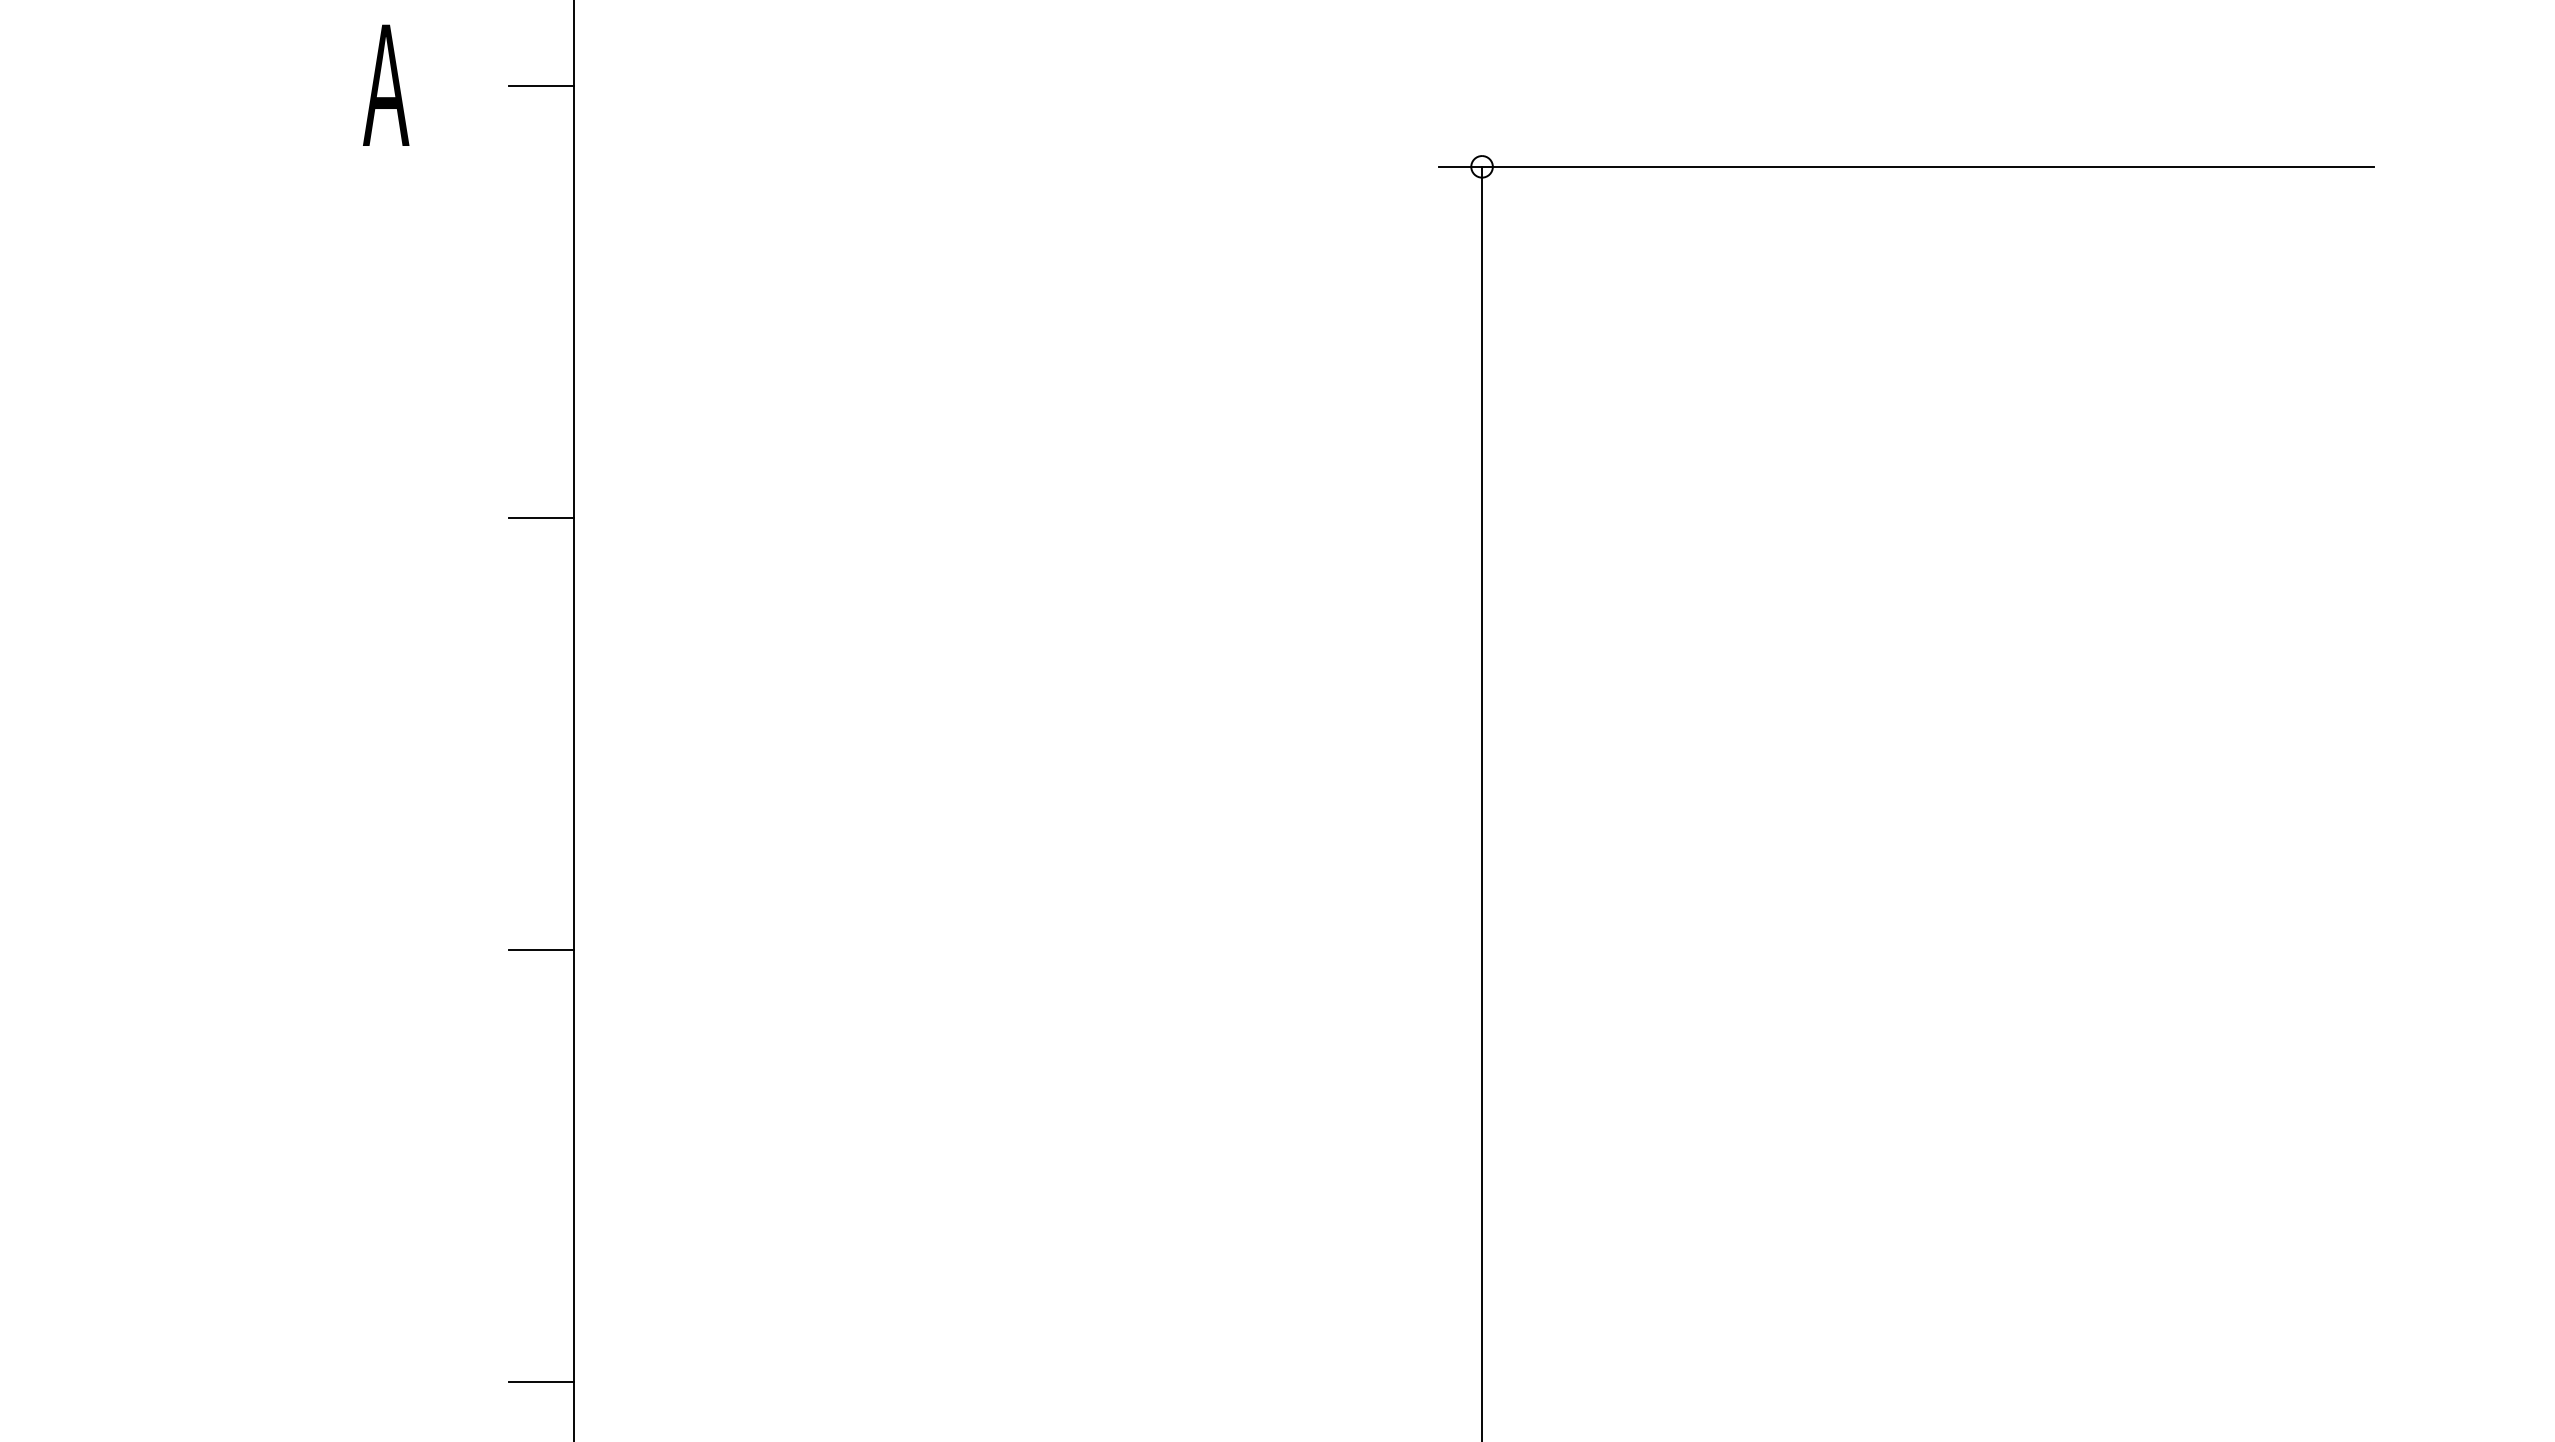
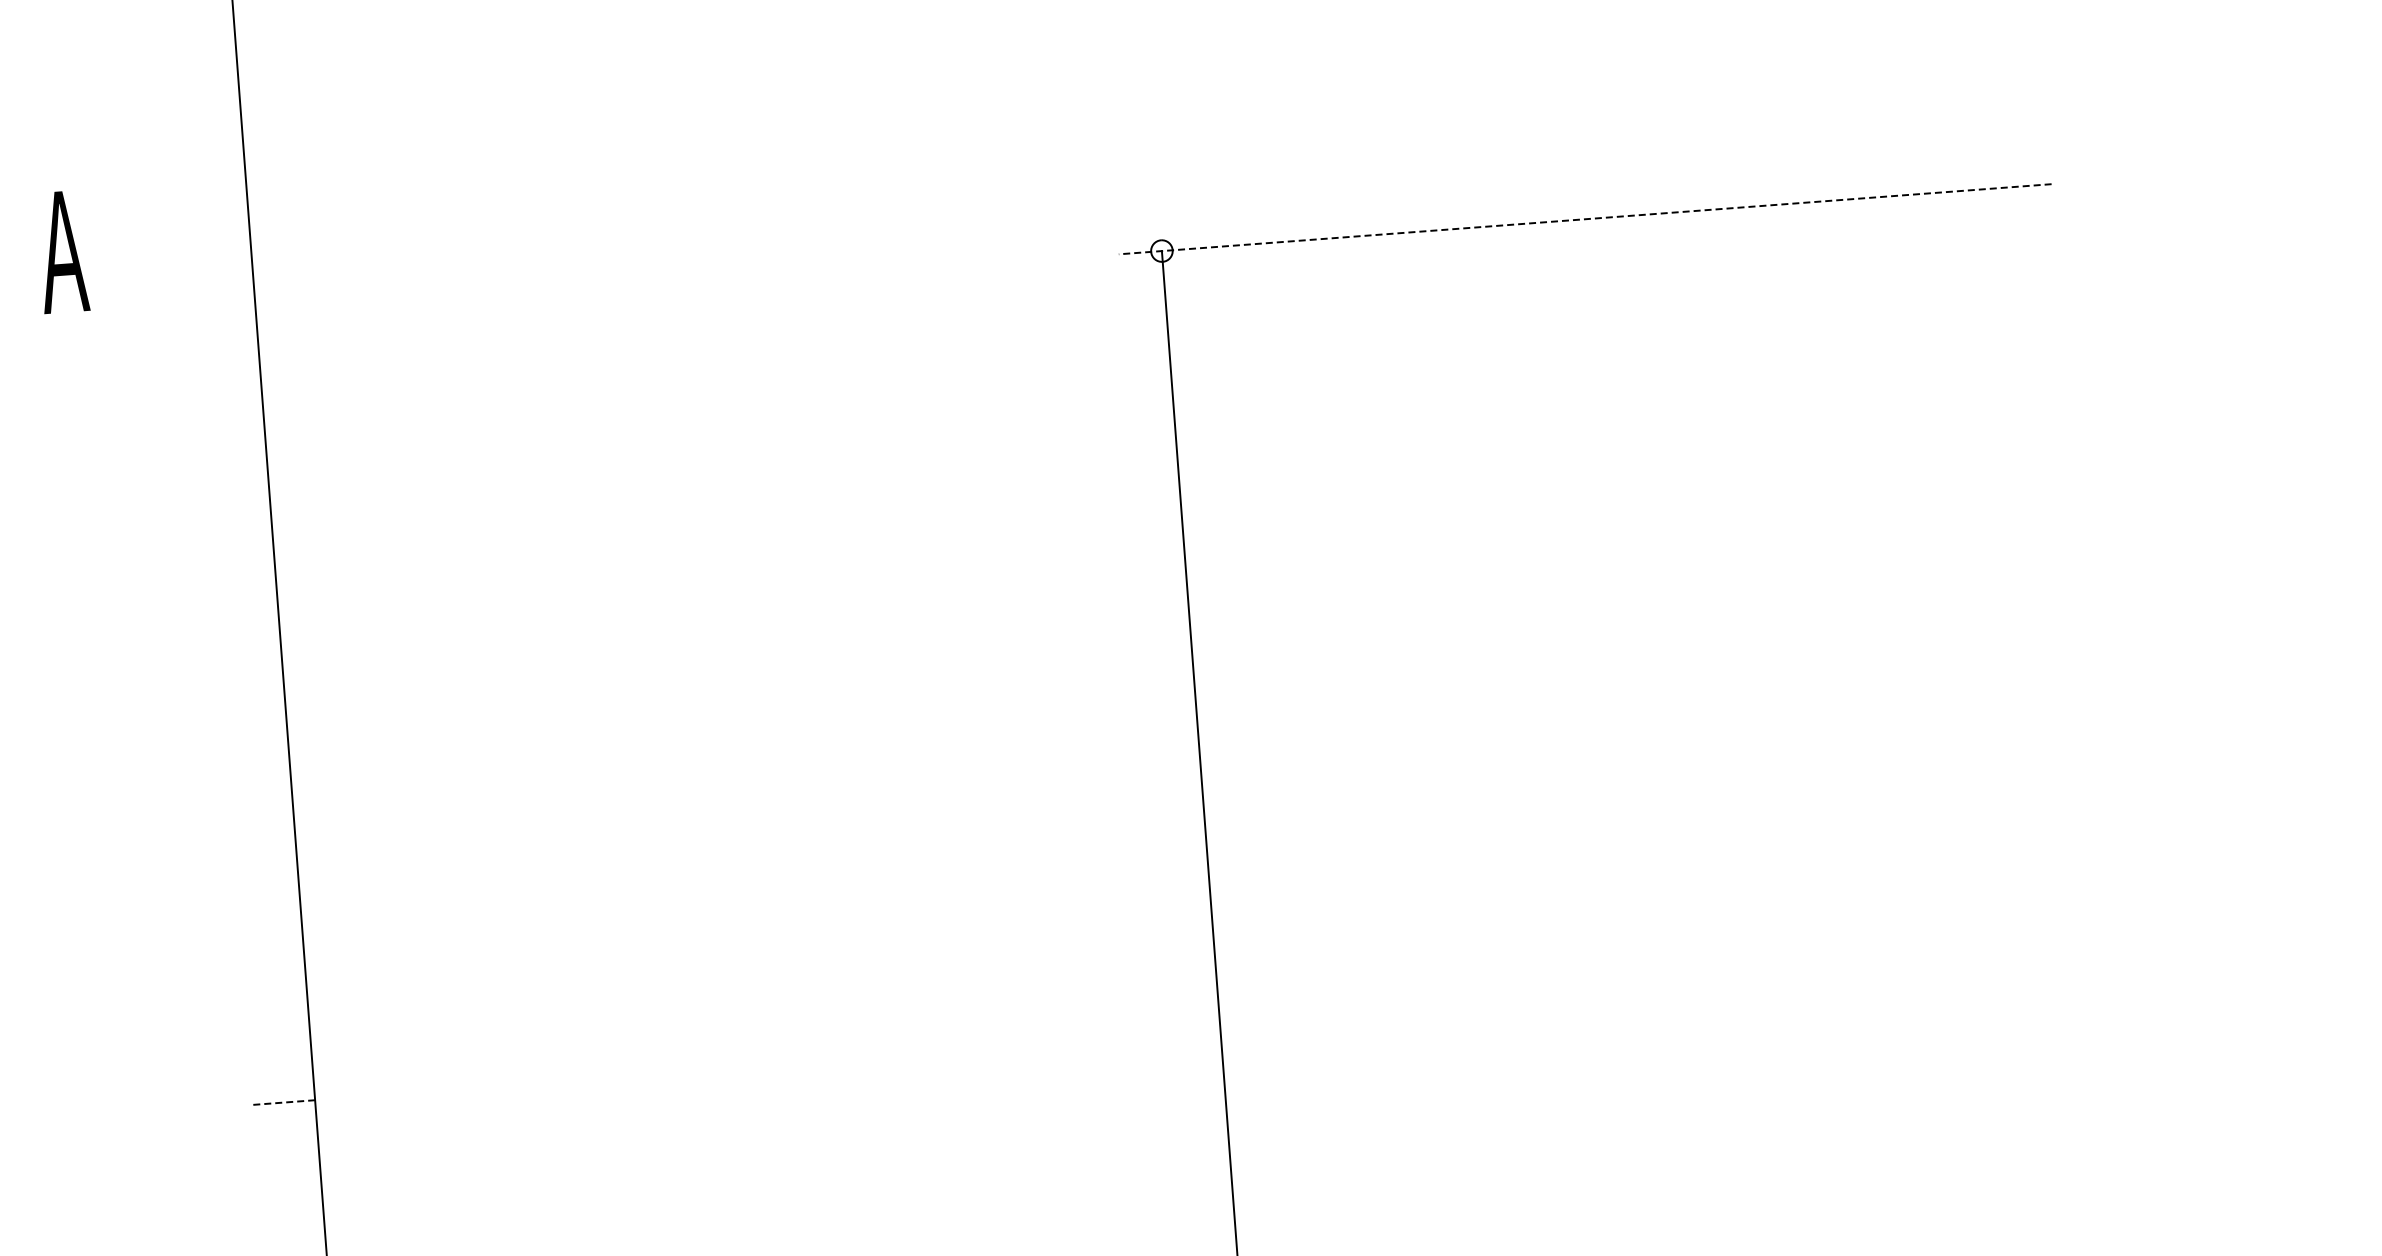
line: (541, 86) -> (217, 241), removed
line: (1906, 166) -> (1585, 218), solid -> dashed
line: (541, 518) -> (250, 672), removed
line: (541, 950) -> (282, 1103), solid -> dashed

